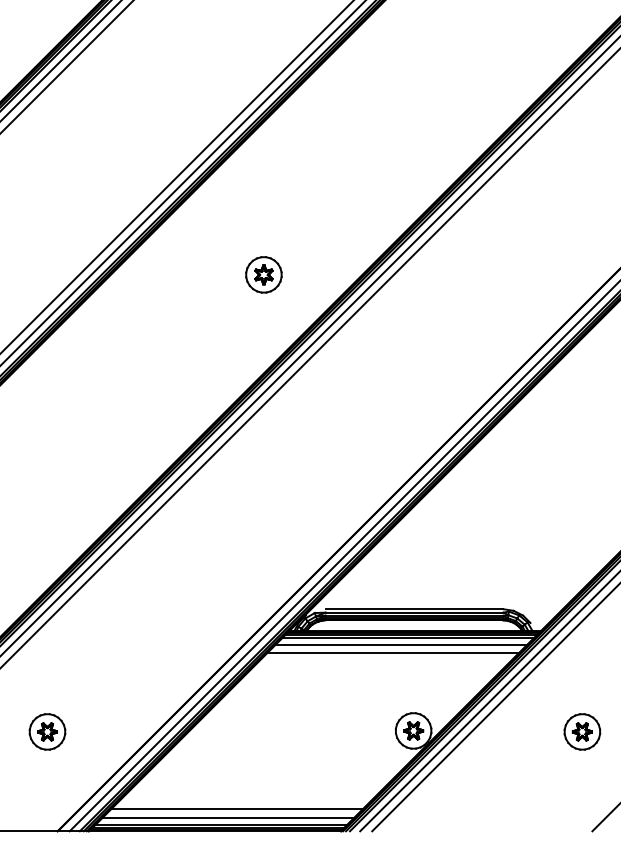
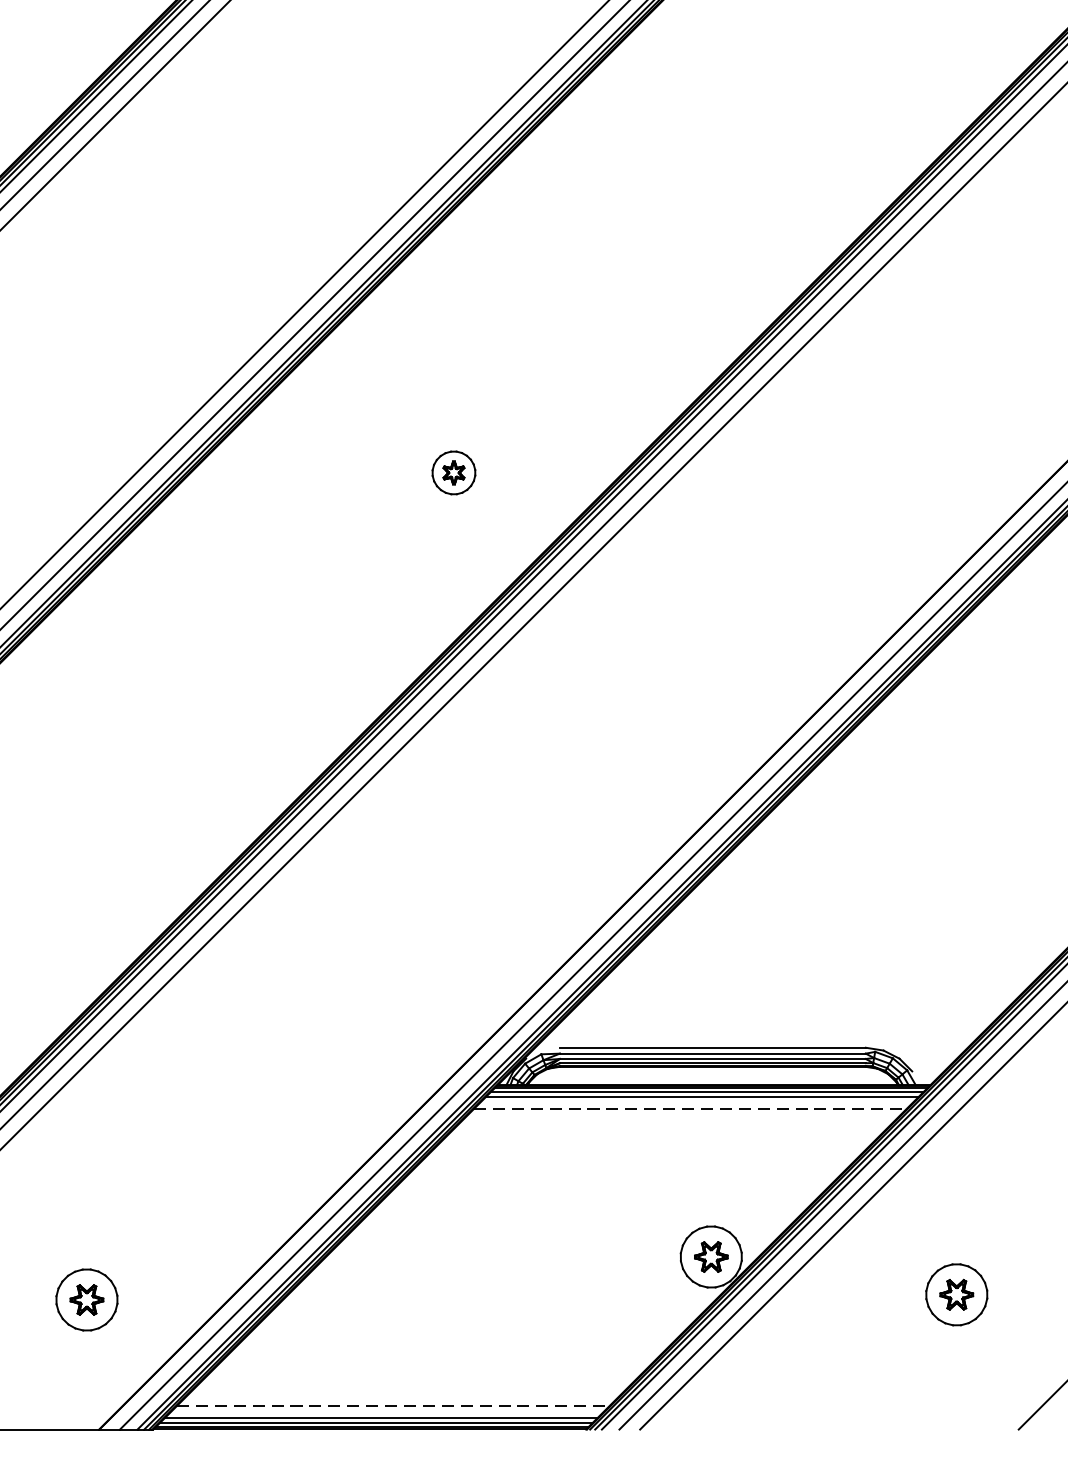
part: (263, 274) -> (453, 472), size x0.7
line: (401, 644) -> (690, 1108), solid -> dashed
line: (392, 653) -> (674, 1123), removed
part: (47, 731) -> (86, 1299), moved
part: (582, 731) -> (956, 1294), moved
line: (237, 809) -> (408, 1392), removed
line: (228, 817) -> (393, 1405), solid -> dashed

